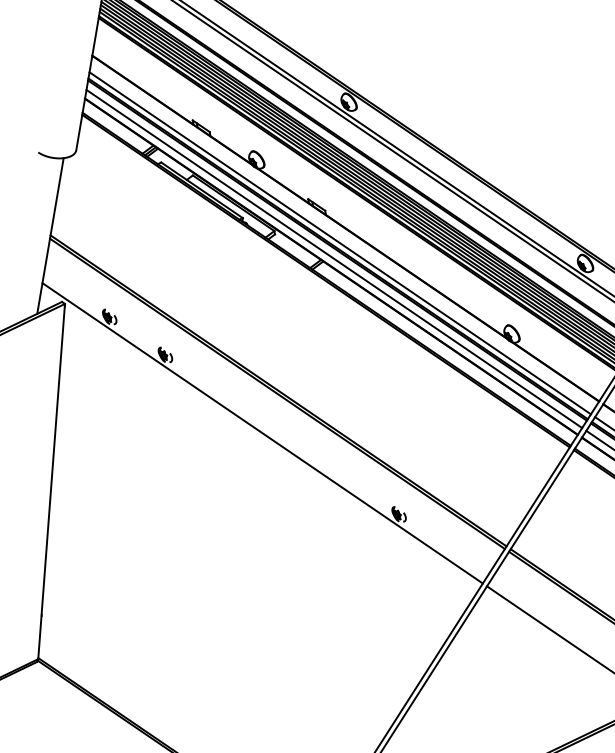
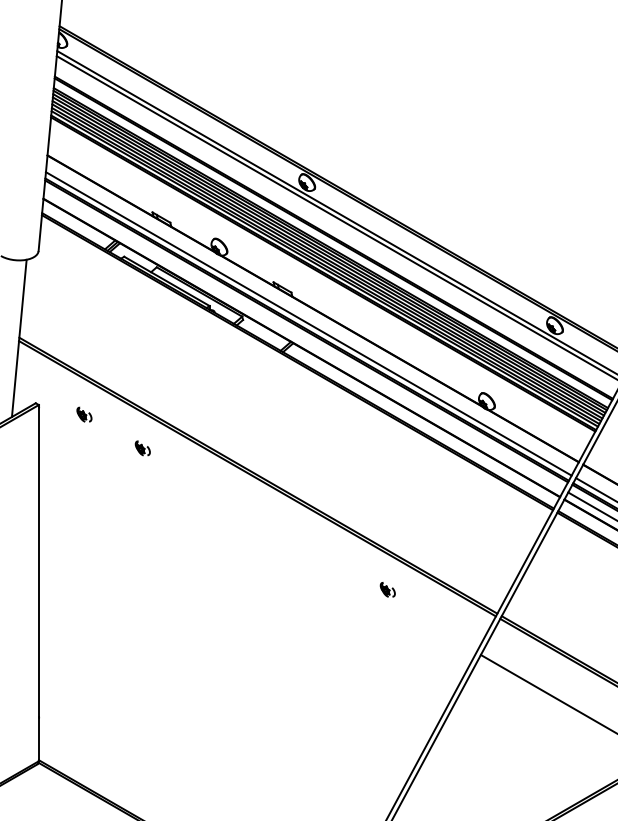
line: (333, 258) -> (303, 339), removed
line: (262, 432) -> (245, 518), removed

